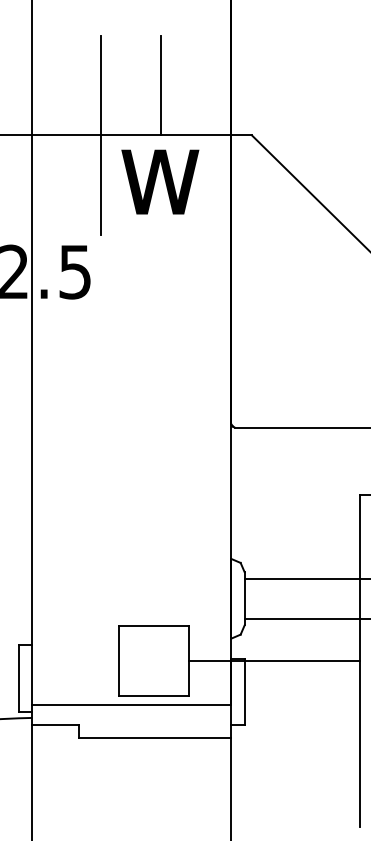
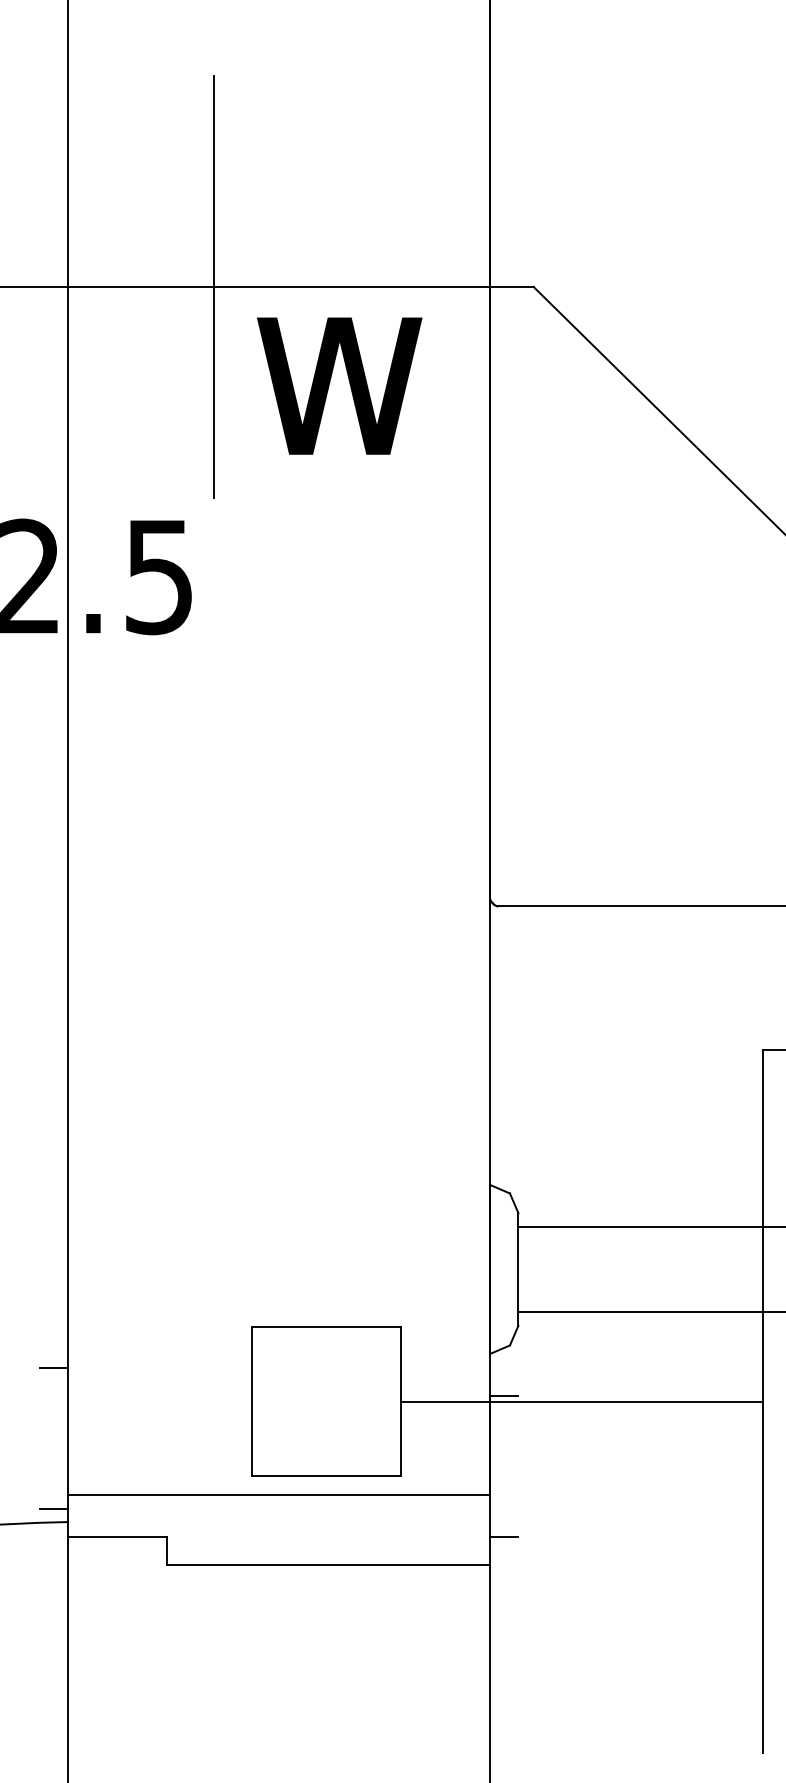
line: (160, 85) -> (340, 181), removed
line: (18, 678) -> (38, 1438), removed
line: (244, 691) -> (518, 1465), removed

